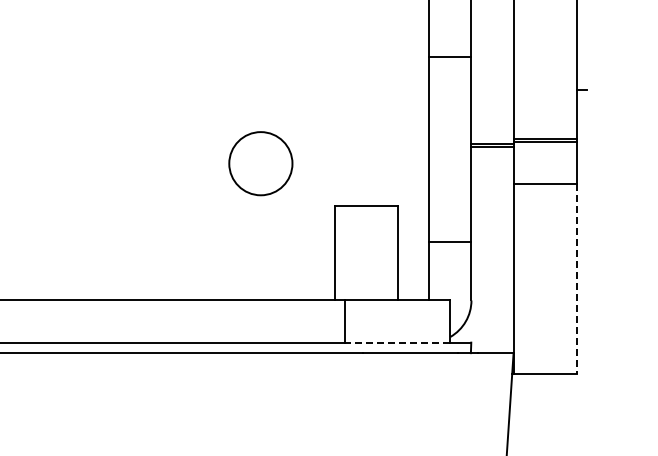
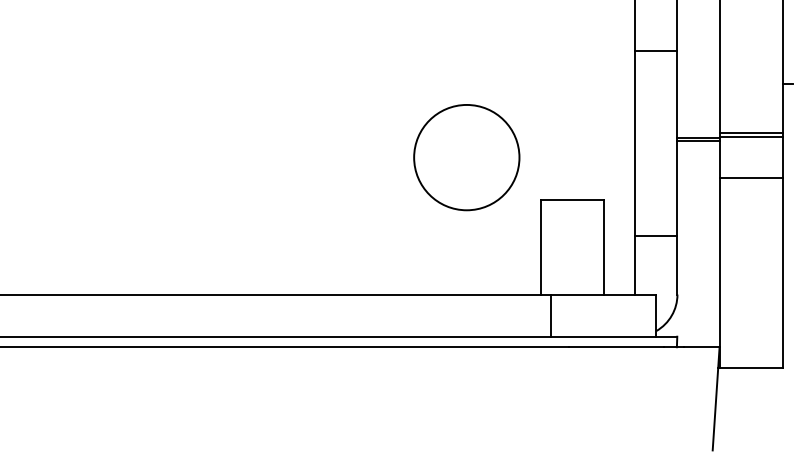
circle: (260, 163) -> (466, 157), size x1.67
line: (576, 279) -> (782, 273), dashed -> solid
line: (397, 342) -> (603, 336), dashed -> solid

